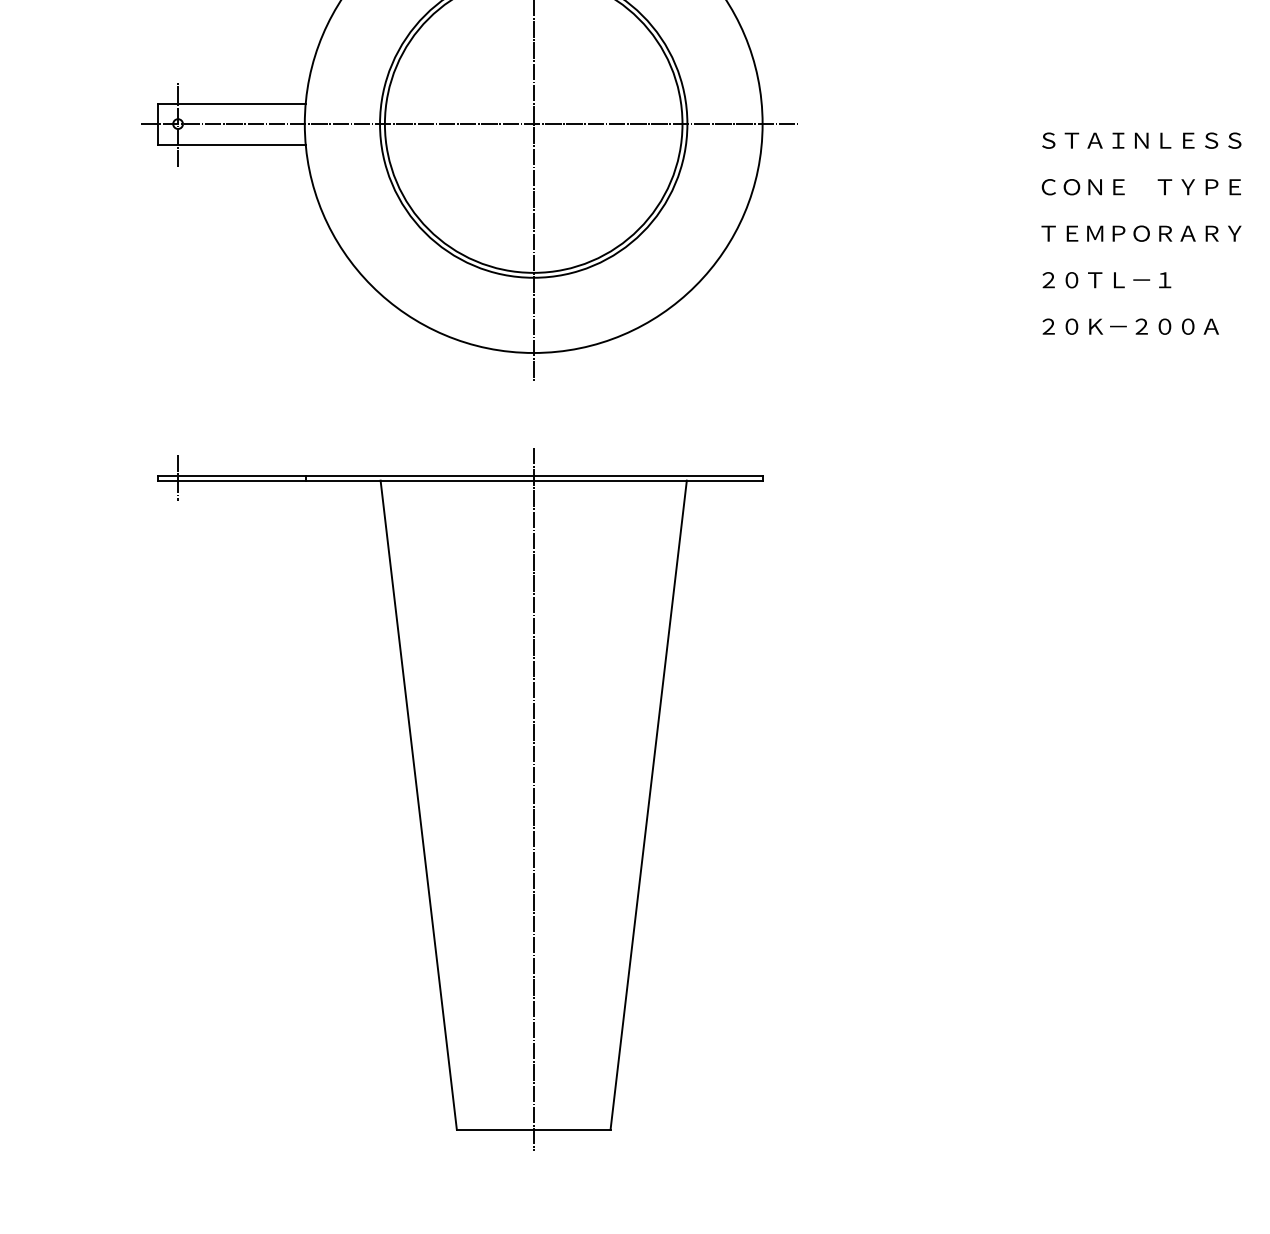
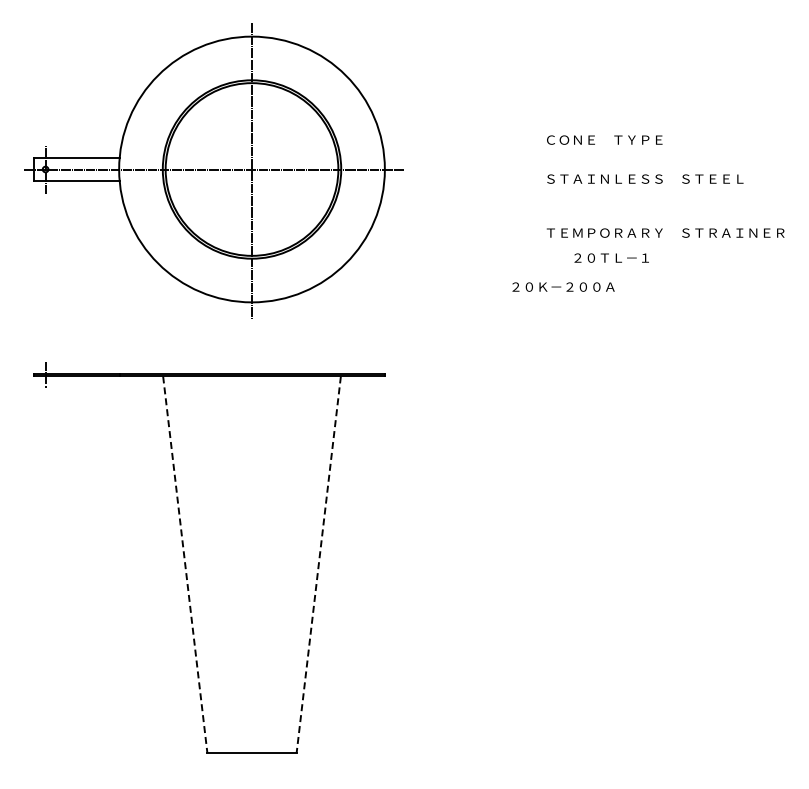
text: (1140, 186) -> (604, 139), moved
text: (1106, 279) -> (611, 257), moved
text: (1130, 325) -> (563, 286), moved
line: (534, 799) -> (252, 561), removed
line: (419, 804) -> (185, 564), solid -> dashed
line: (648, 804) -> (318, 564), solid -> dashed

